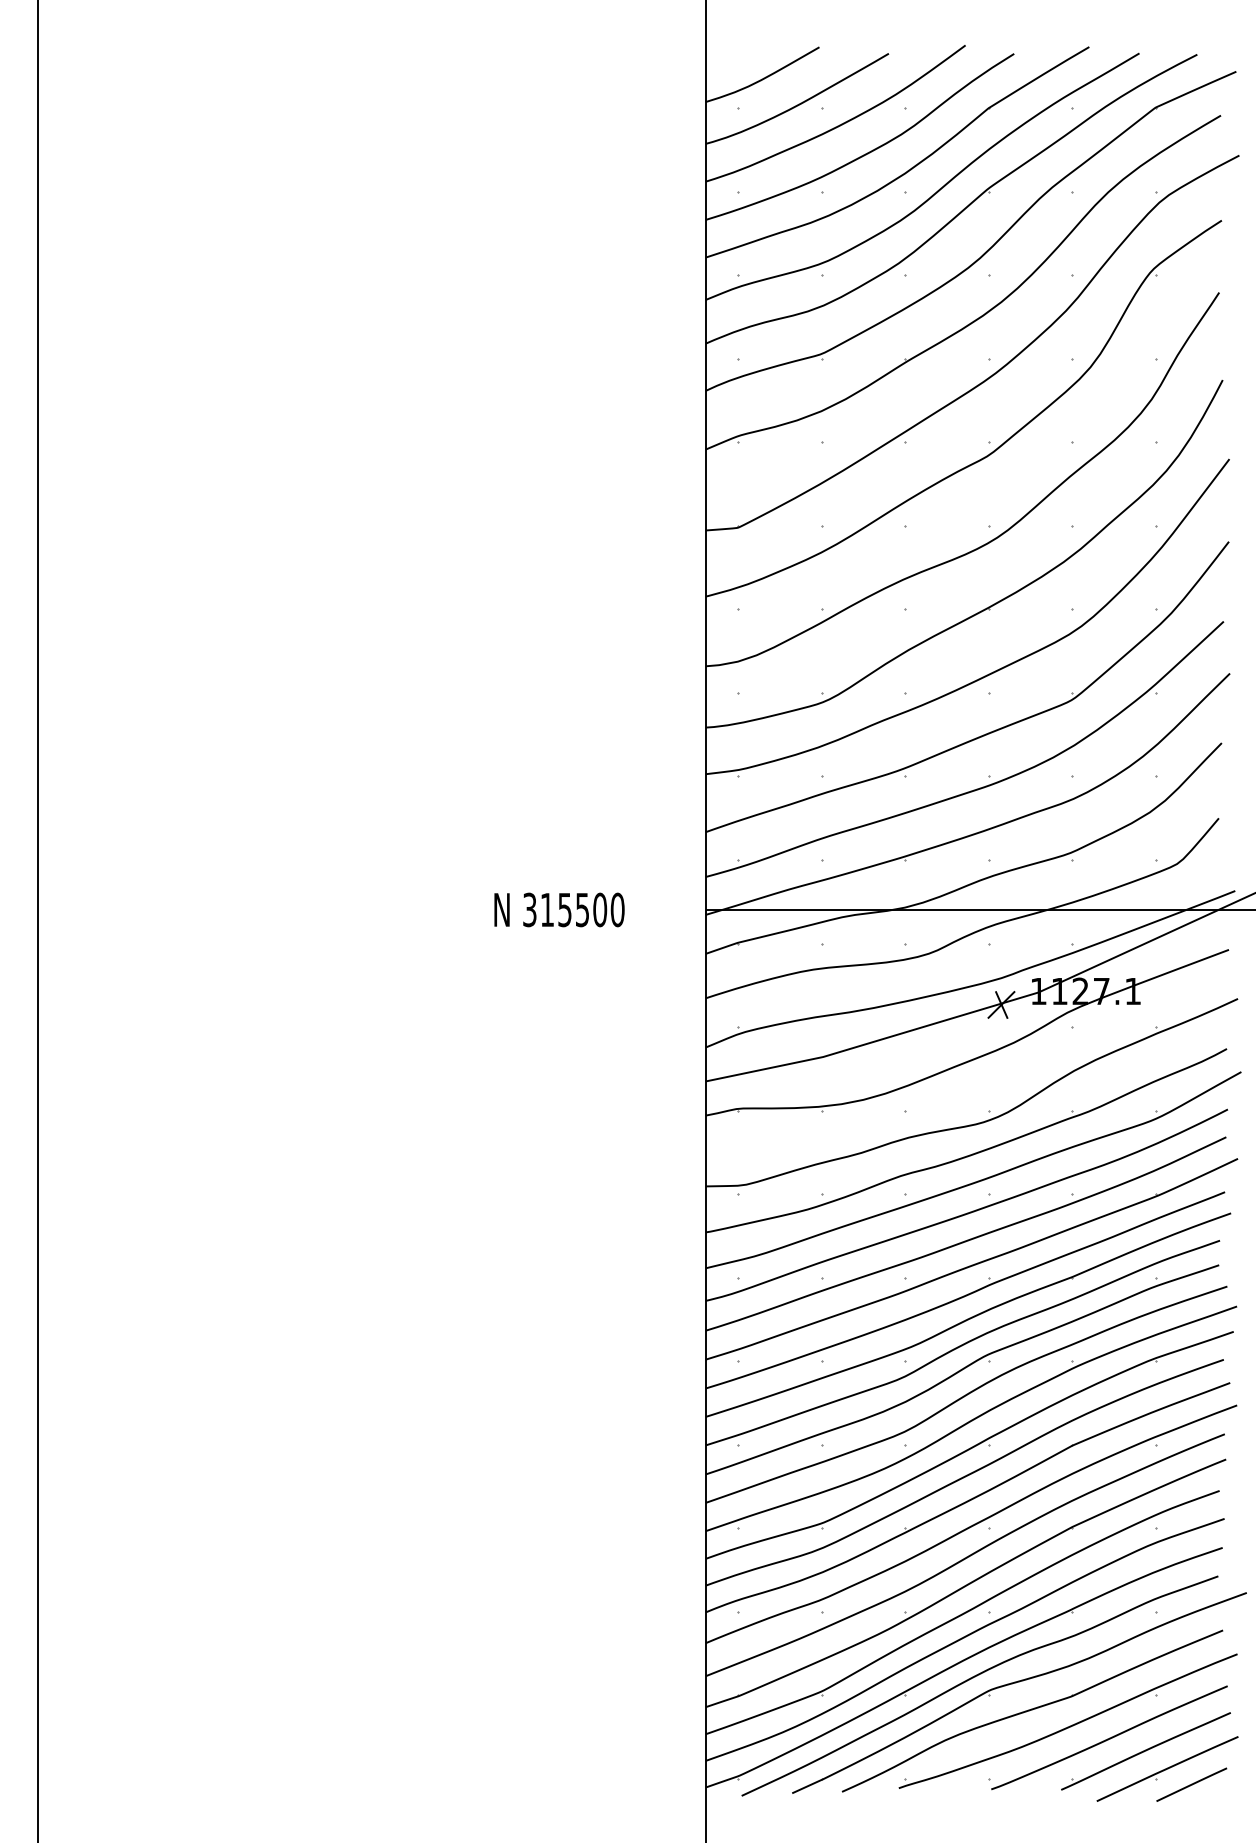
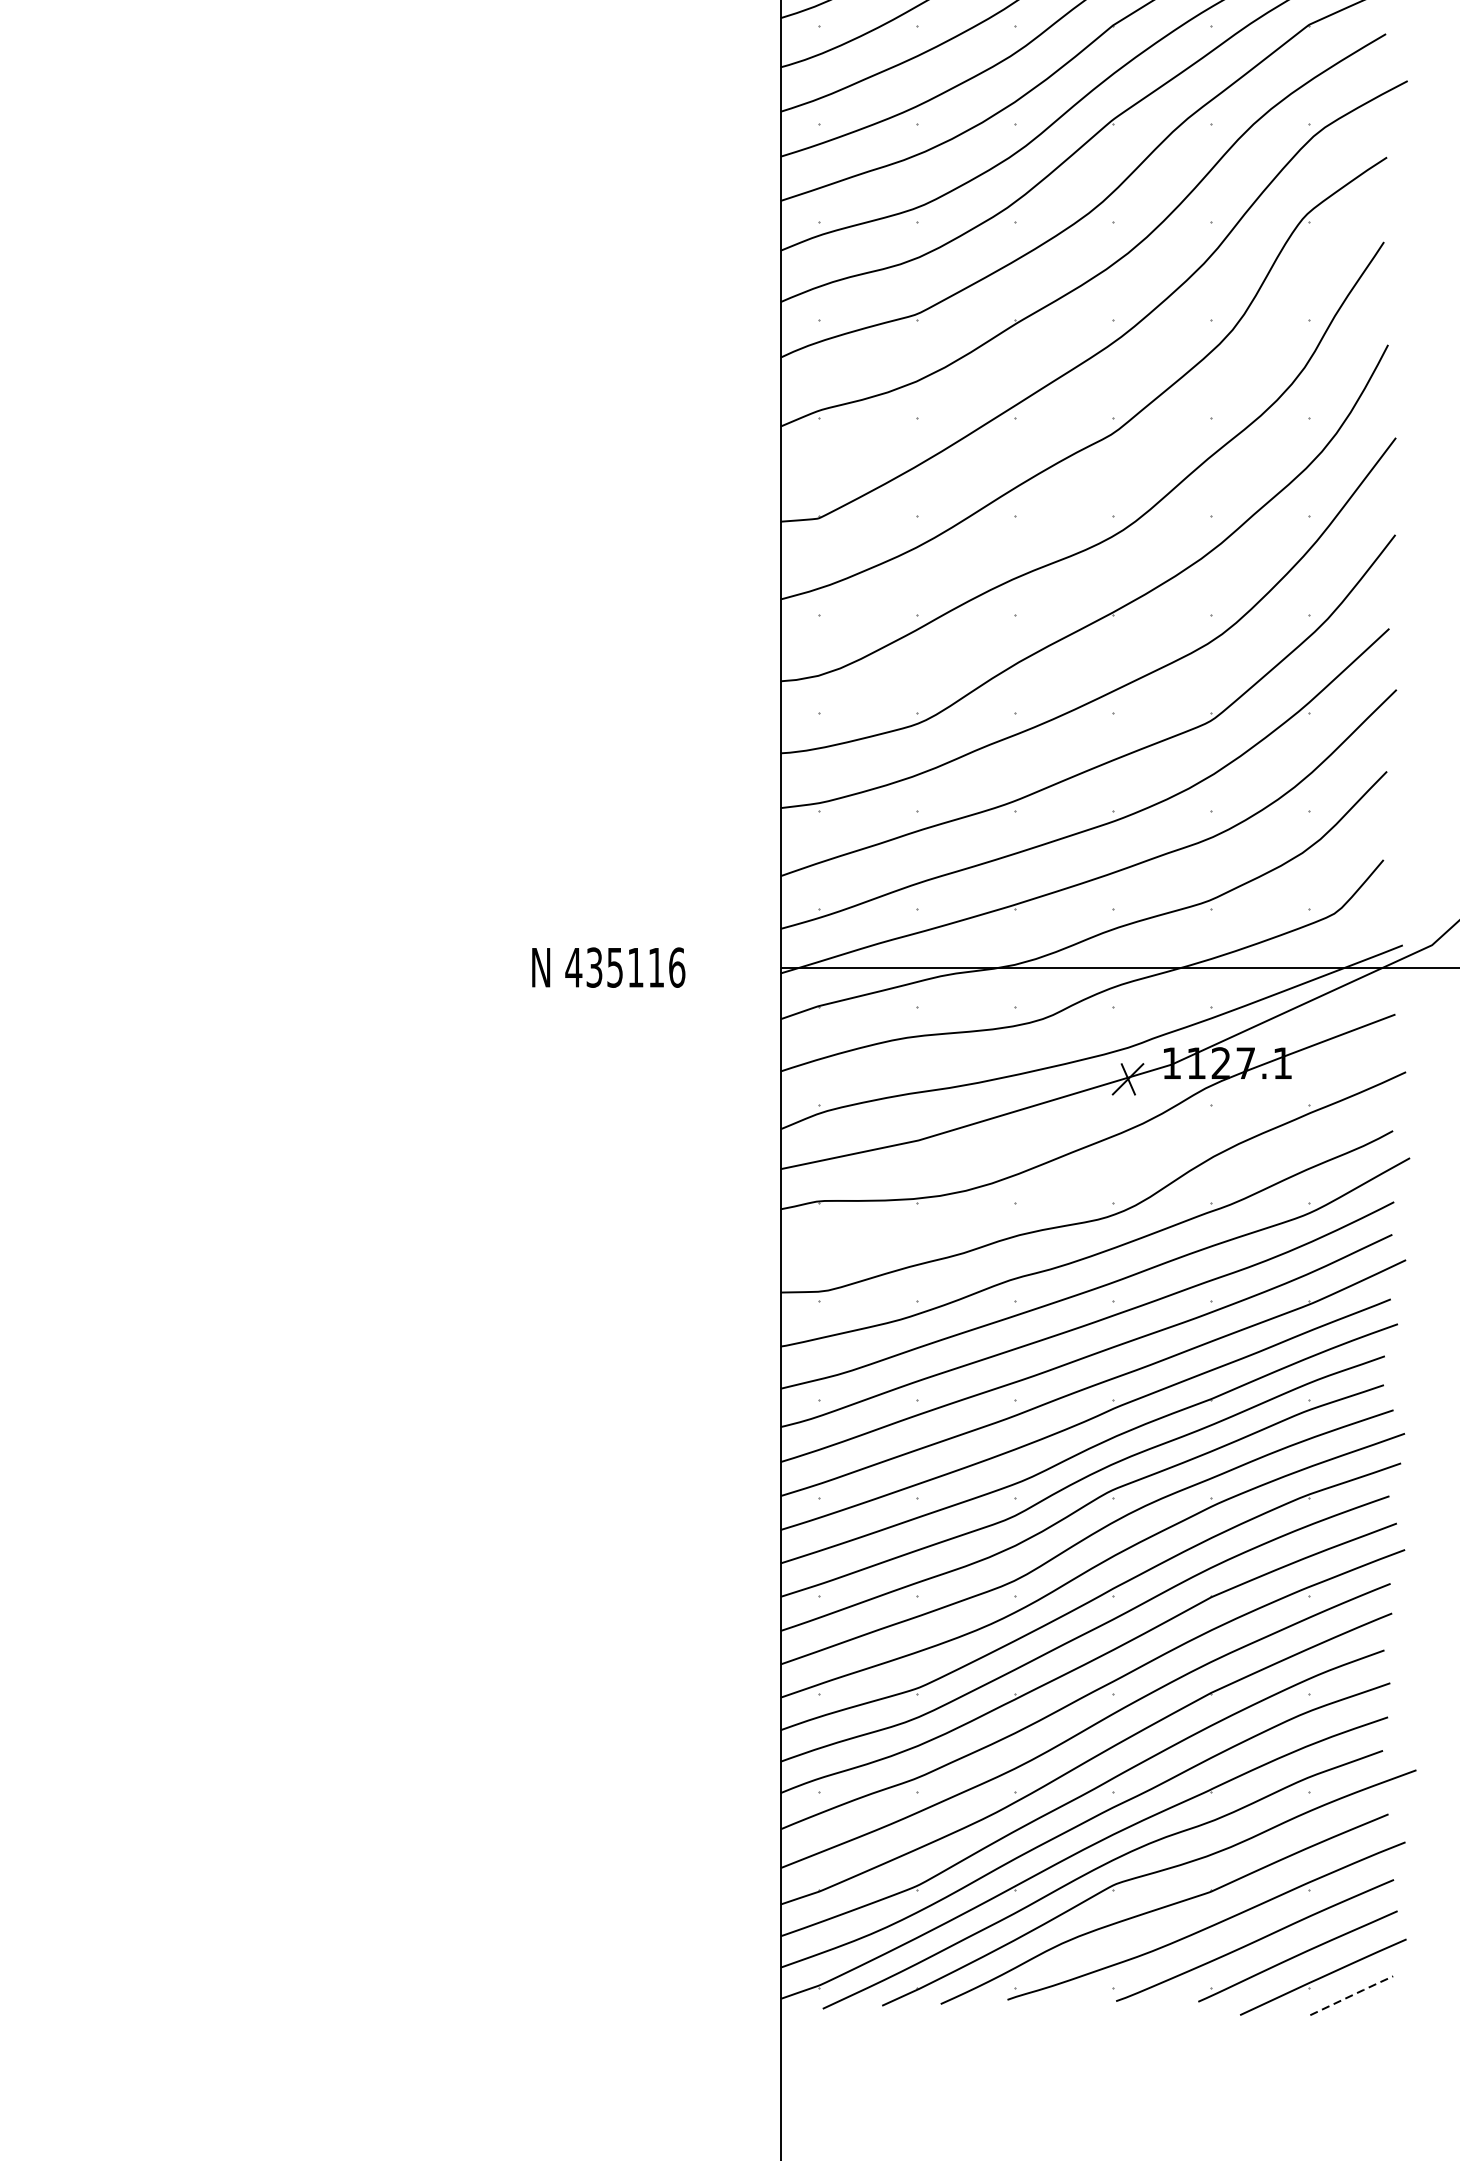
text: (573, 909) -> (625, 967), 315500 -> 435116
line: (1193, 1784) -> (1353, 1995), solid -> dashed

